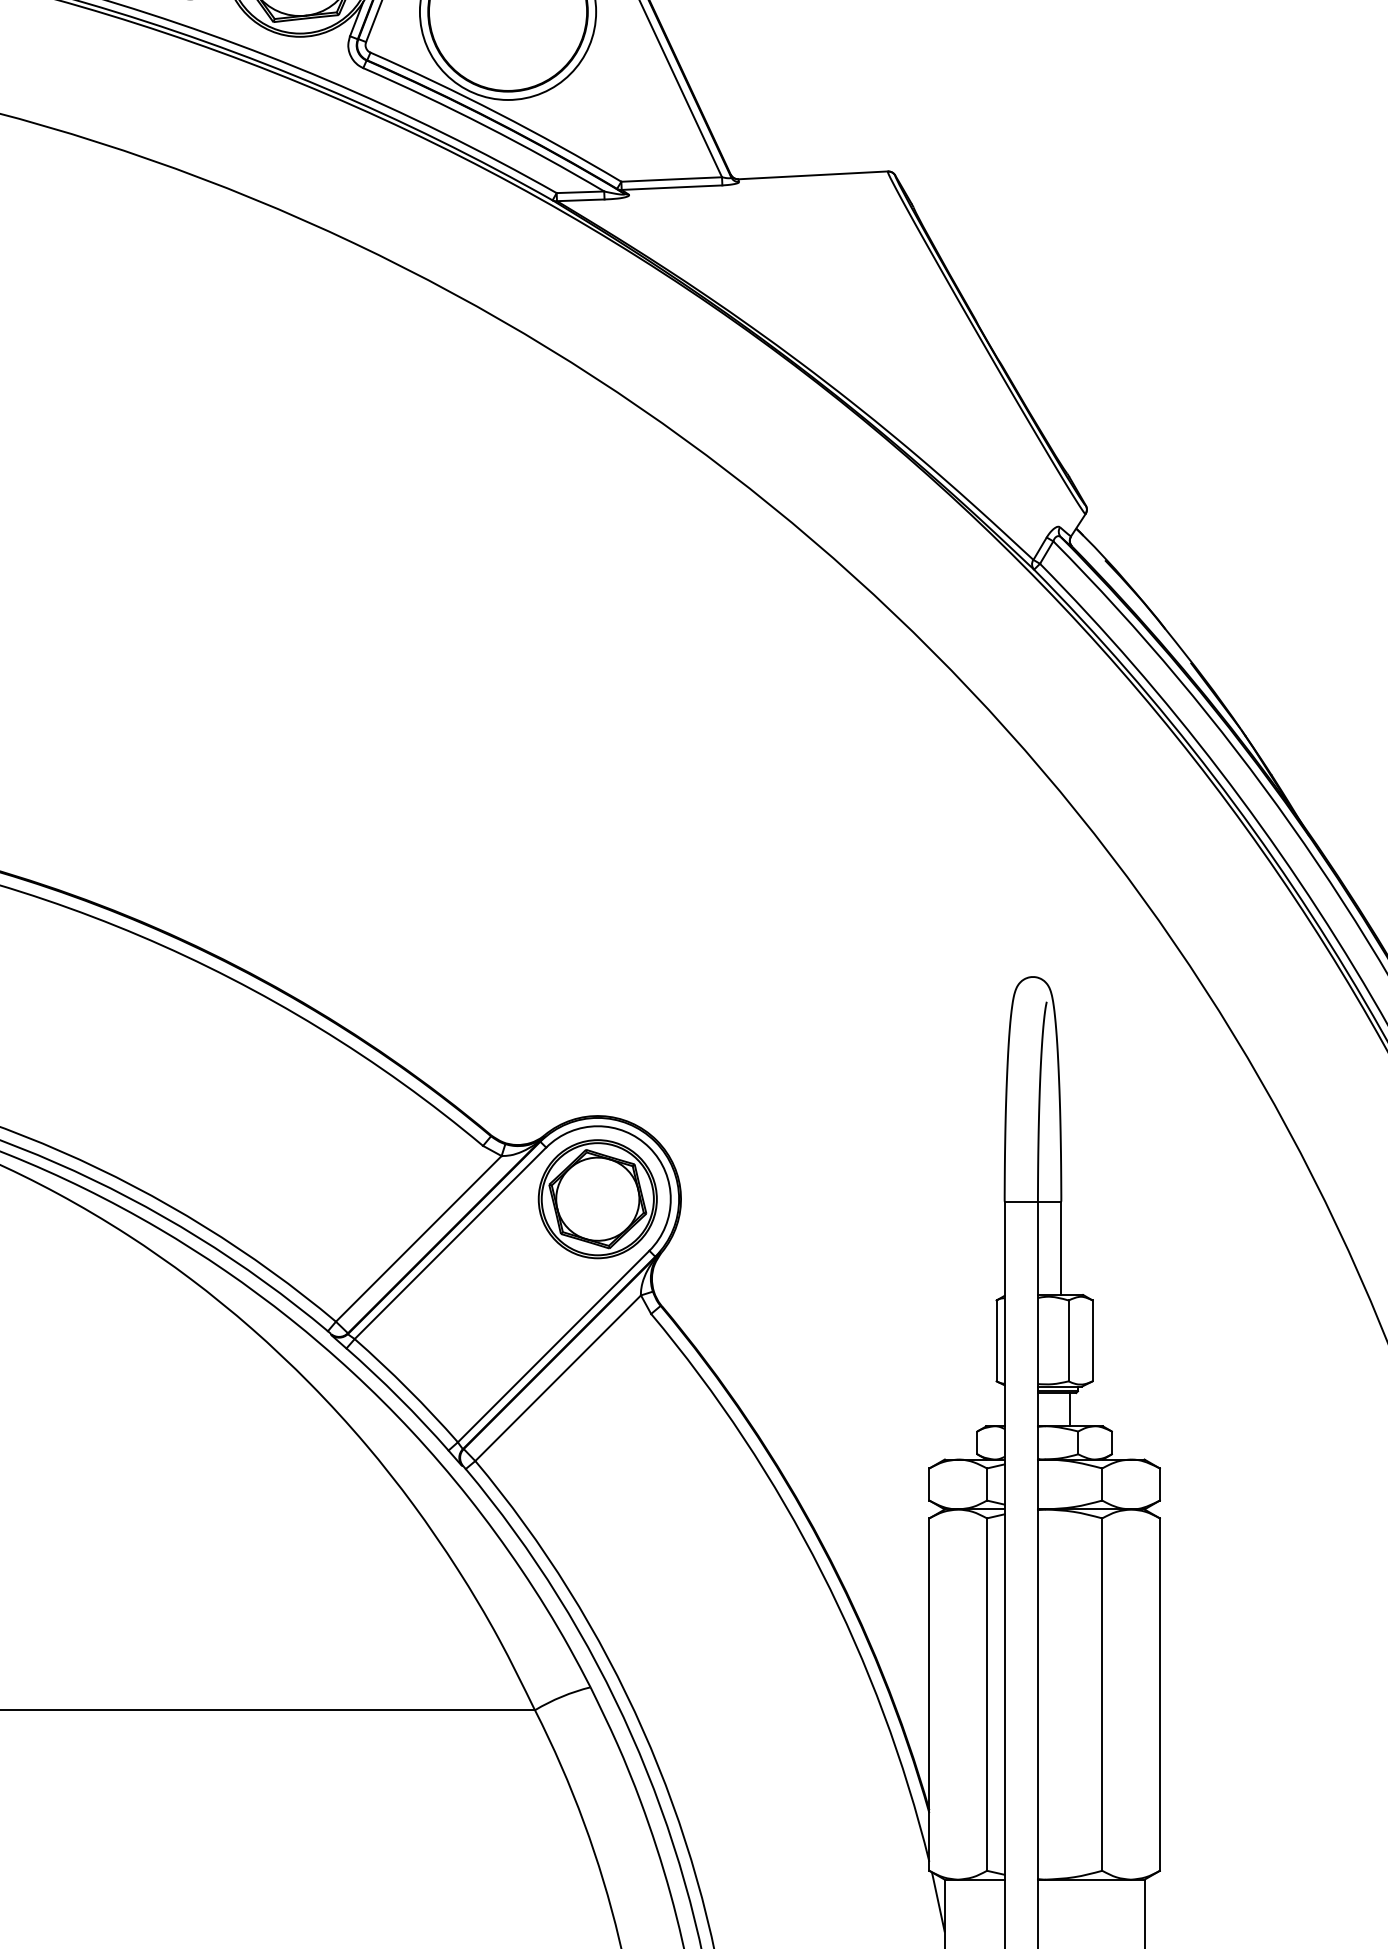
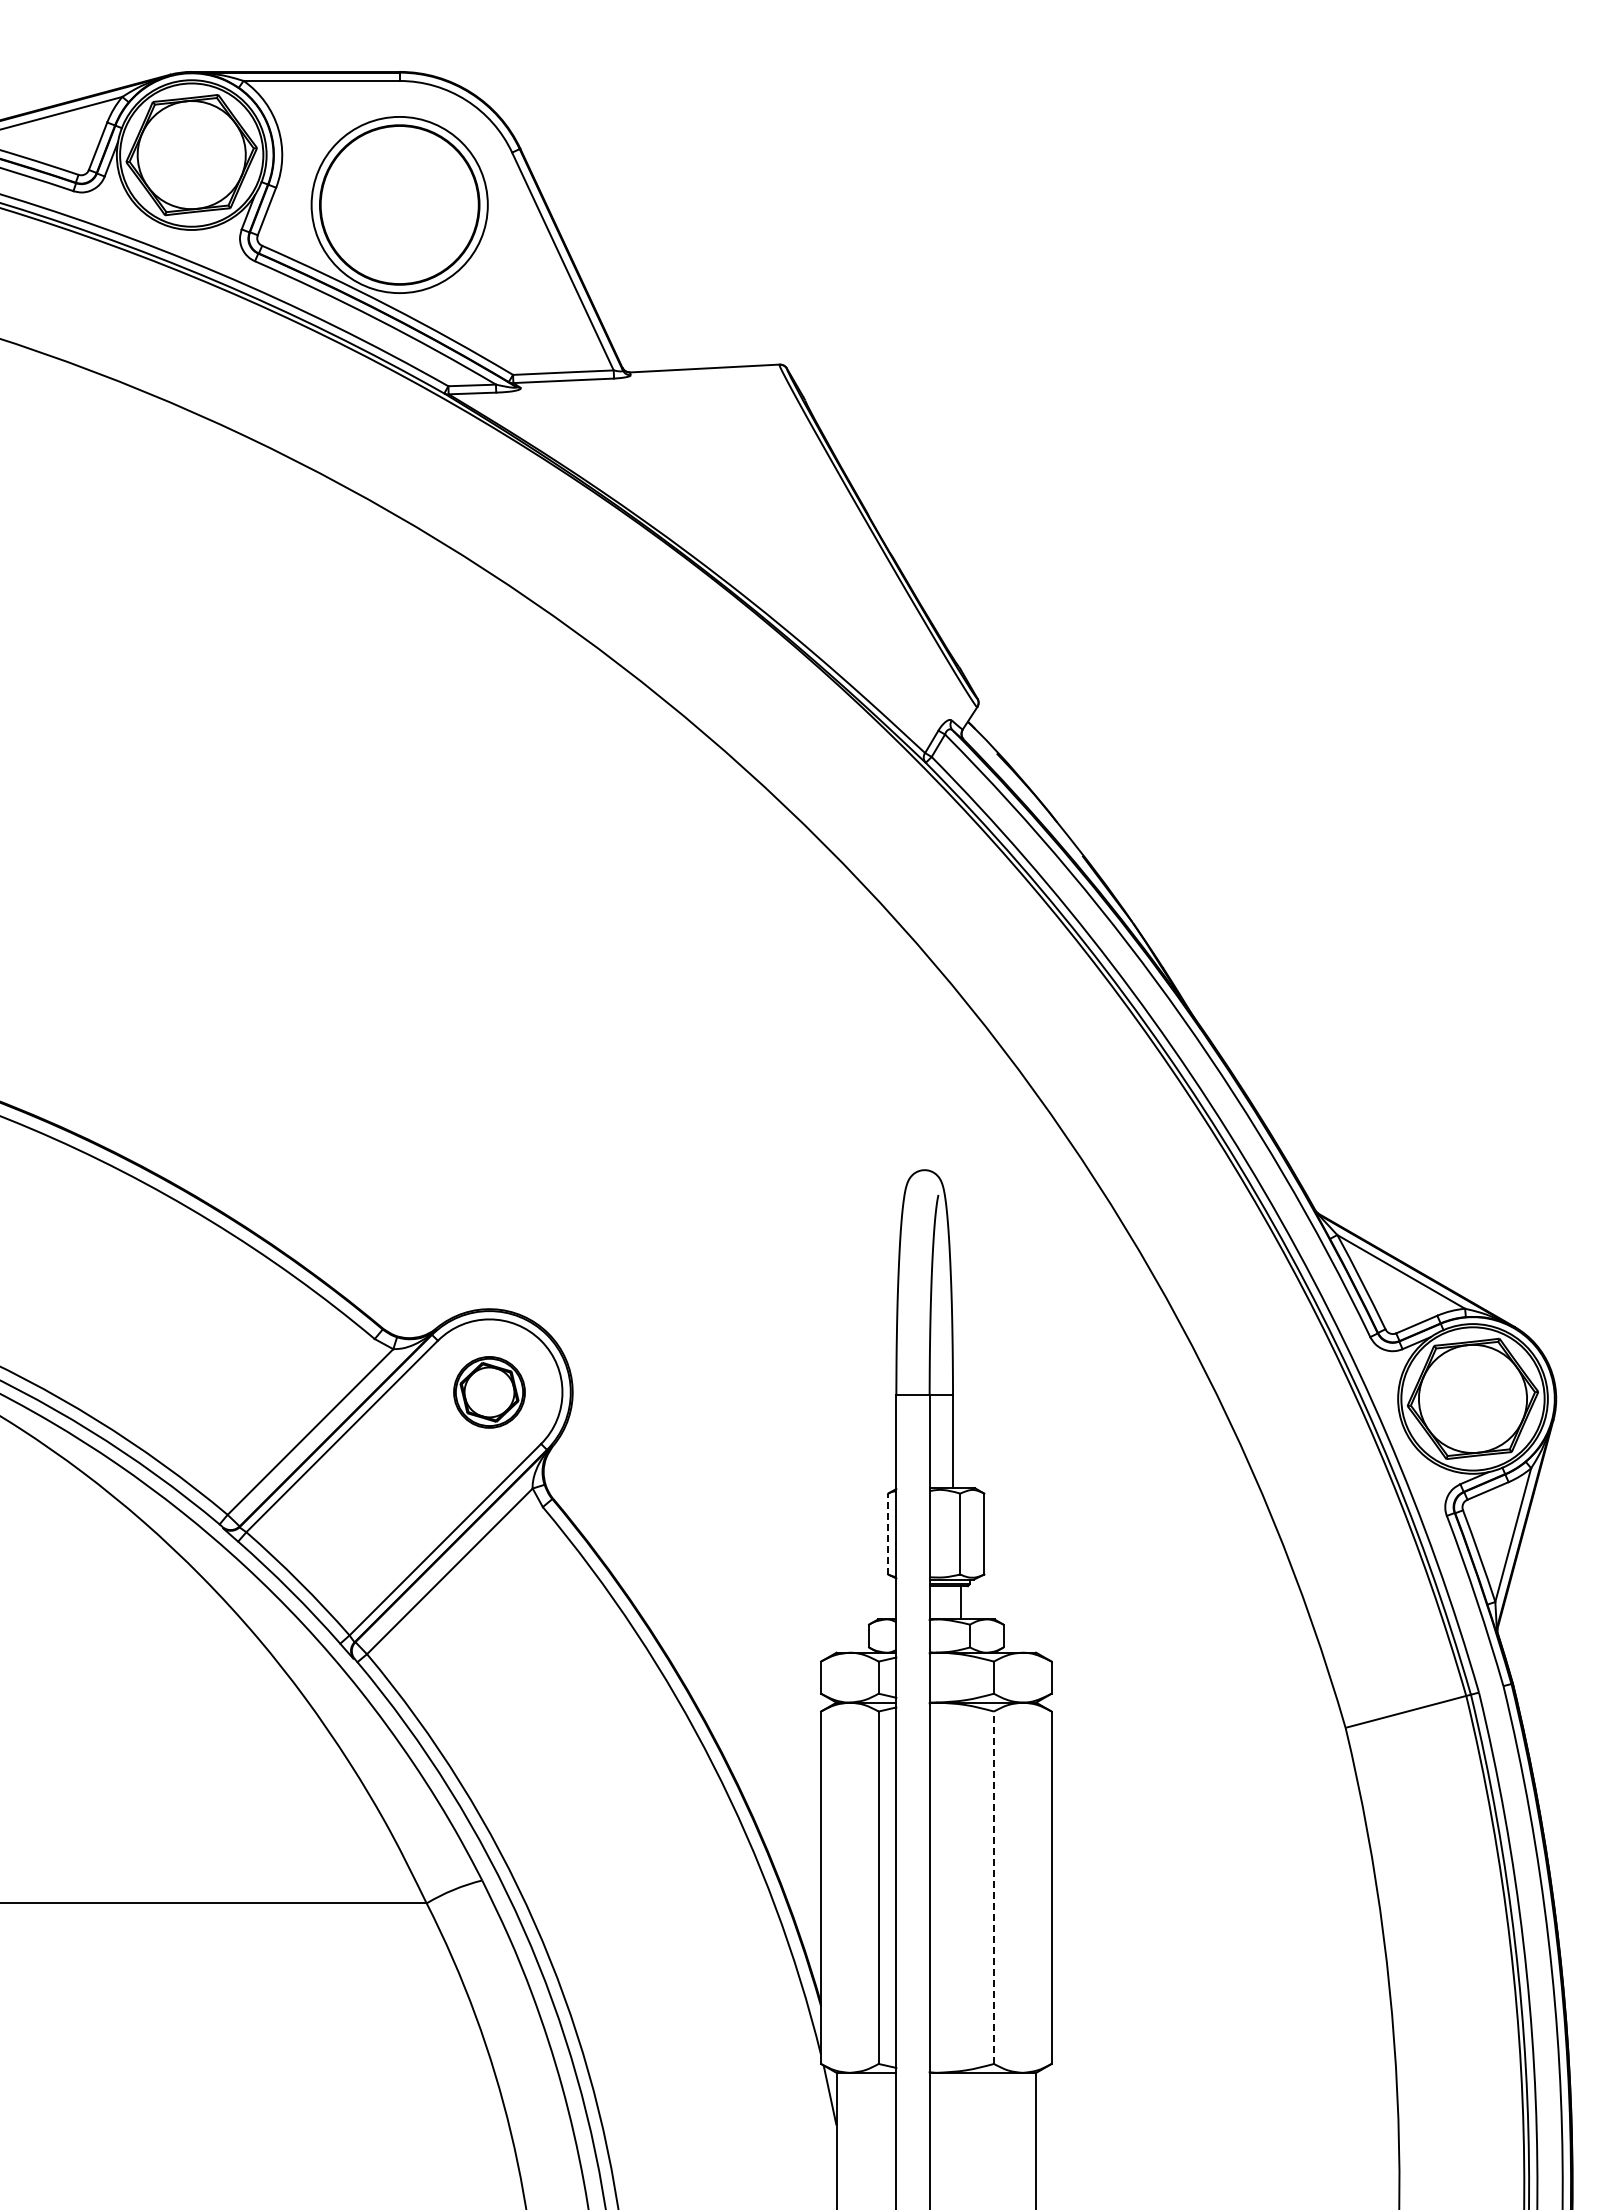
part: (597, 1199) -> (489, 1392), size x0.6
line: (996, 1340) -> (888, 1533), solid -> dashed
line: (1101, 1694) -> (993, 1887), solid -> dashed

